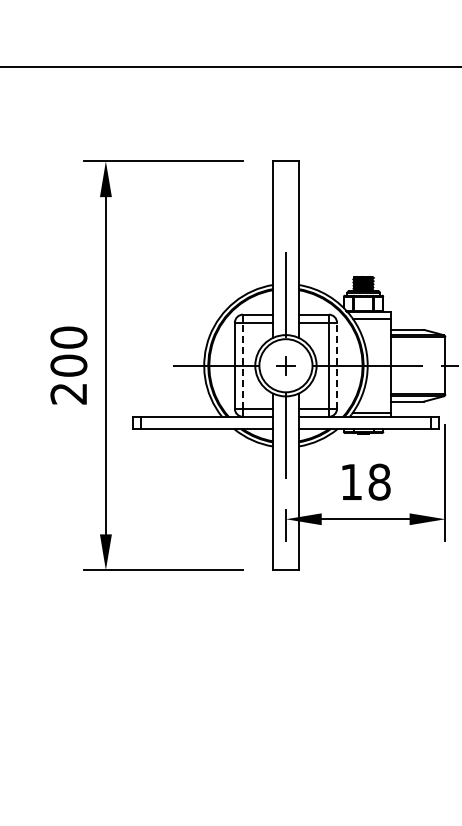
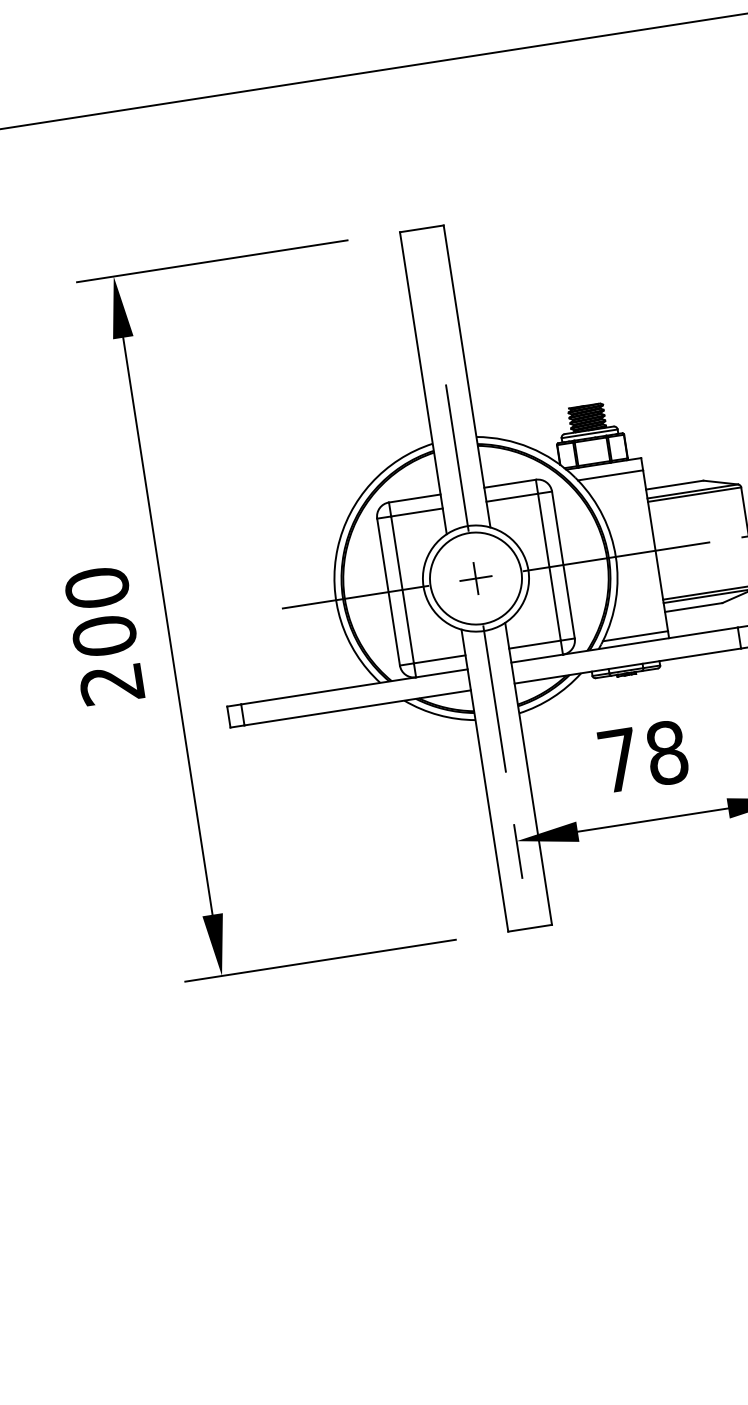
line: (243, 365) -> (403, 589), dashed -> solid
line: (337, 365) -> (564, 564), dashed -> solid
text: (351, 481) -> (618, 759), 18 -> 78

